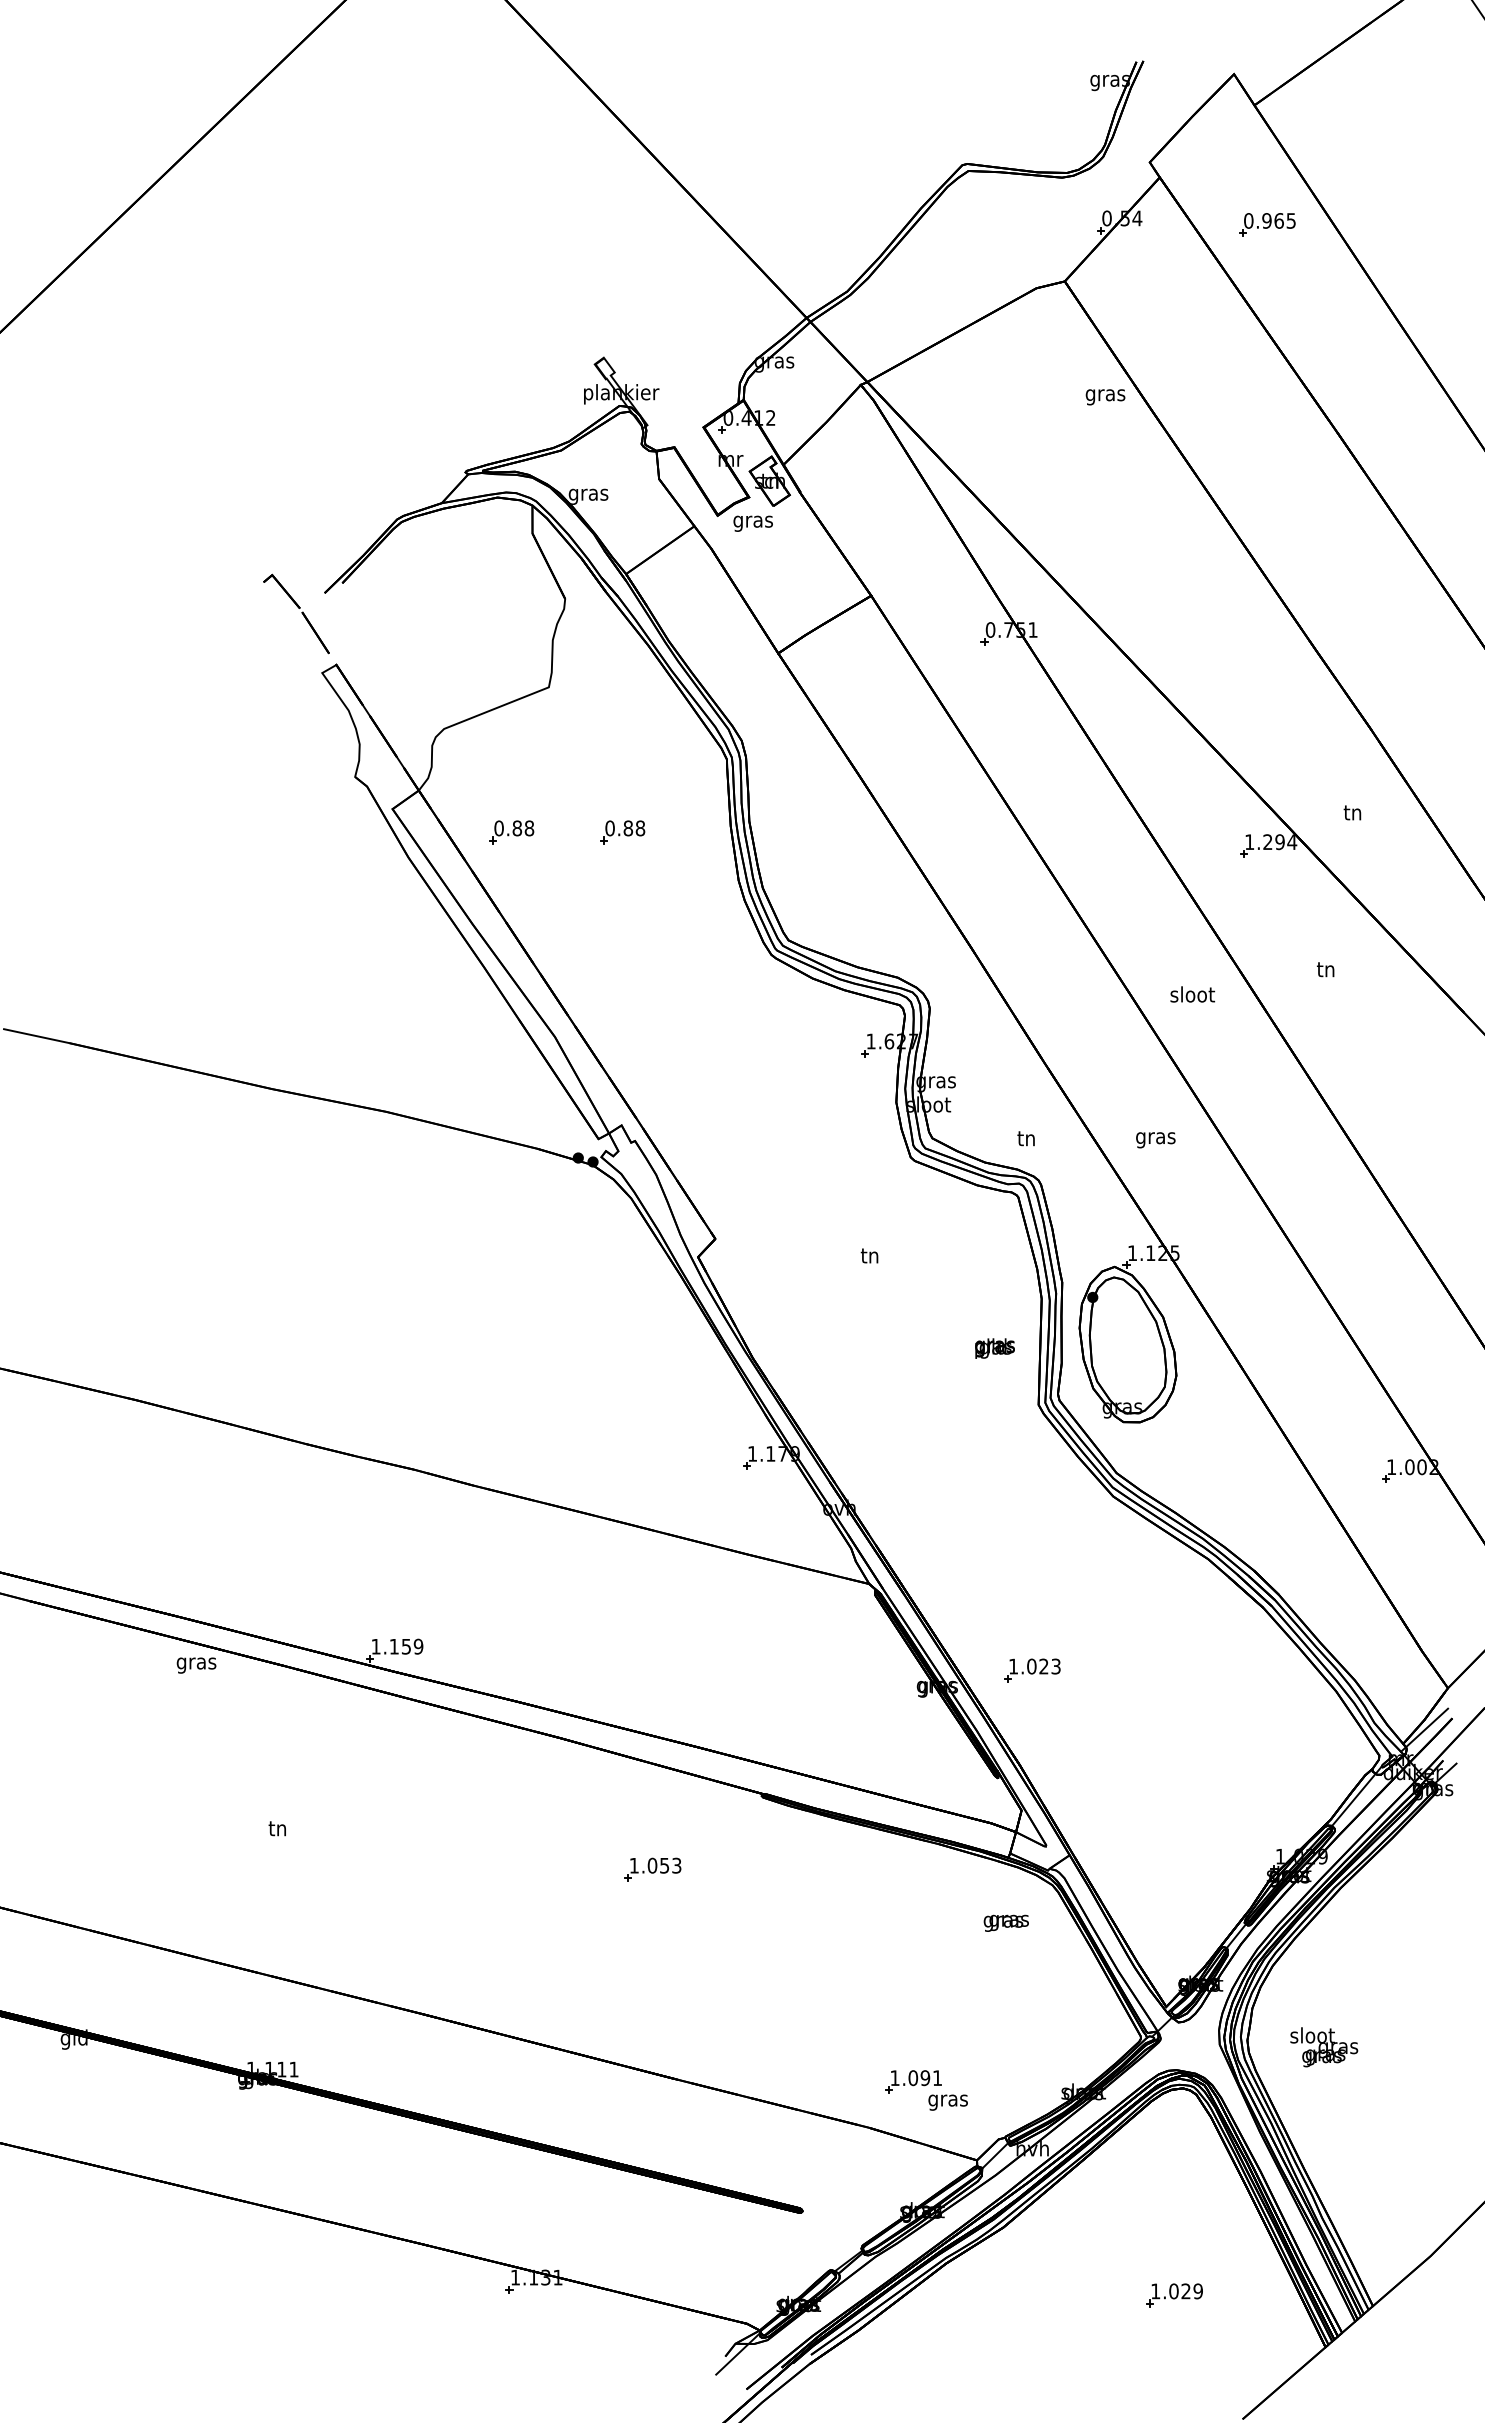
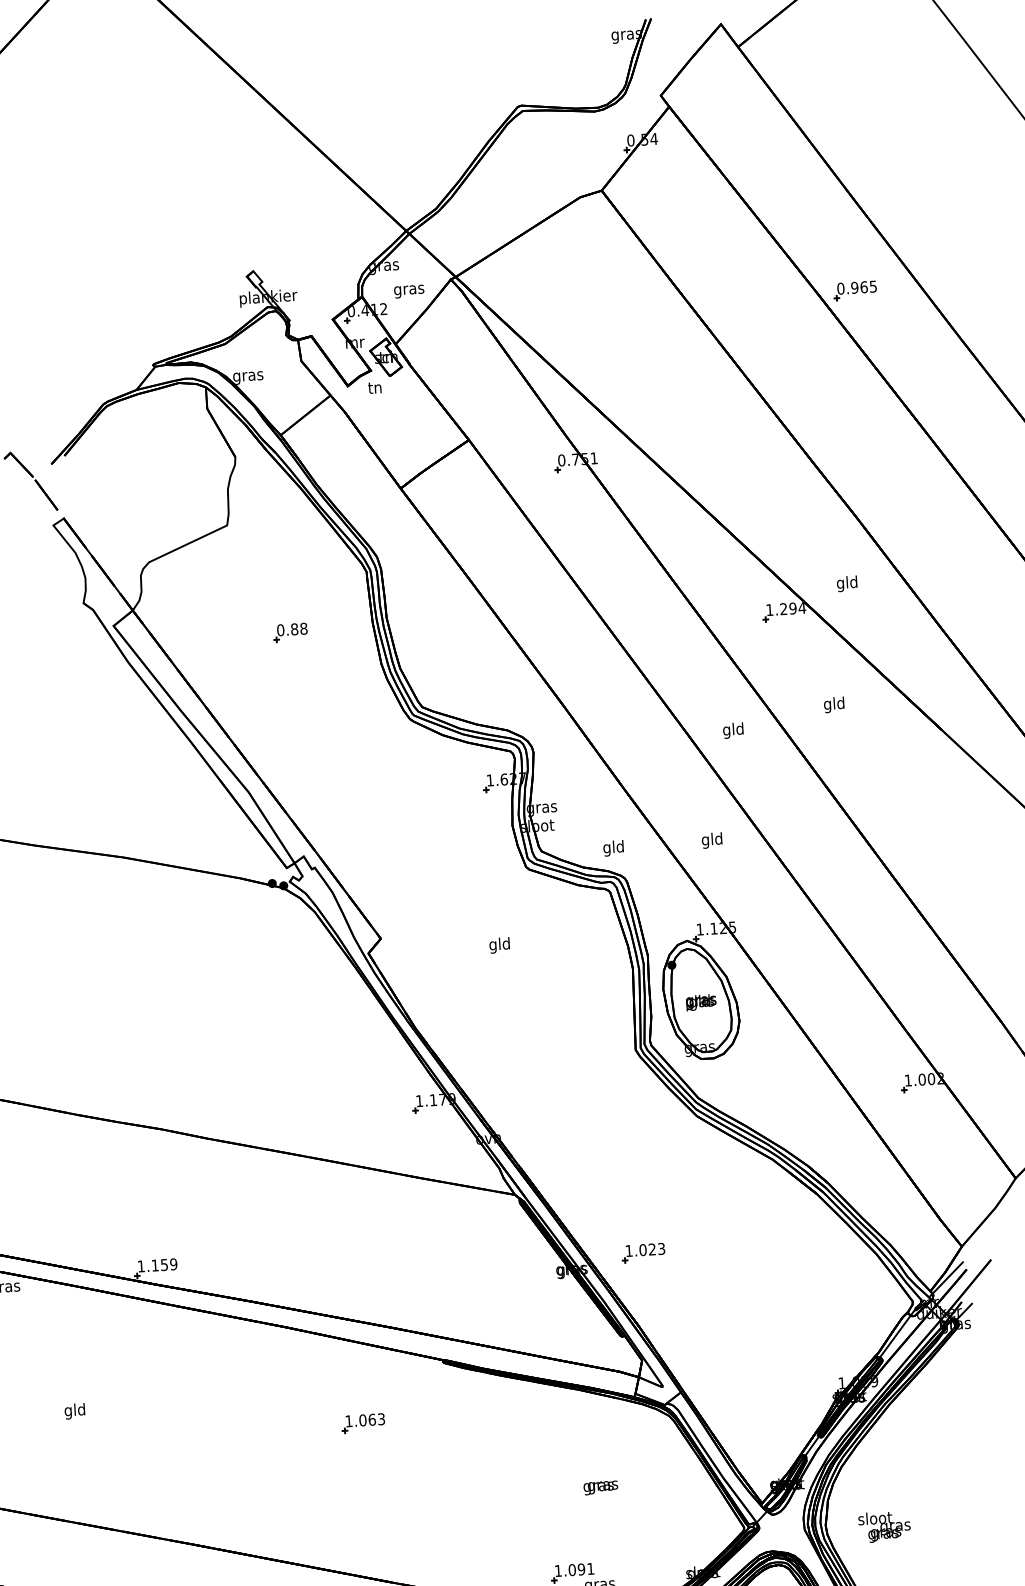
part: (1267, 224) -> (855, 290), moved
text: (1105, 397) -> (409, 291), moved
text: (752, 521) -> (374, 389), gras -> tn
text: (1352, 814) -> (847, 583), tn -> gld
part: (511, 832) -> (205, 638), removed
text: (1325, 971) -> (833, 705), tn -> gld
text: (1192, 996) -> (733, 730), sloot -> gld
text: (1155, 1138) -> (712, 840), gras -> gld
text: (1026, 1140) -> (613, 848), tn -> gld
text: (869, 1257) -> (499, 945), tn -> gld
text: (994, 1348) -> (700, 1002), moved
text: (277, 1830) -> (74, 1411), tn -> gld
text: (664, 1865) -> (372, 1419), 1.053 -> 1.063
text: (1005, 1922) -> (600, 1487), moved

